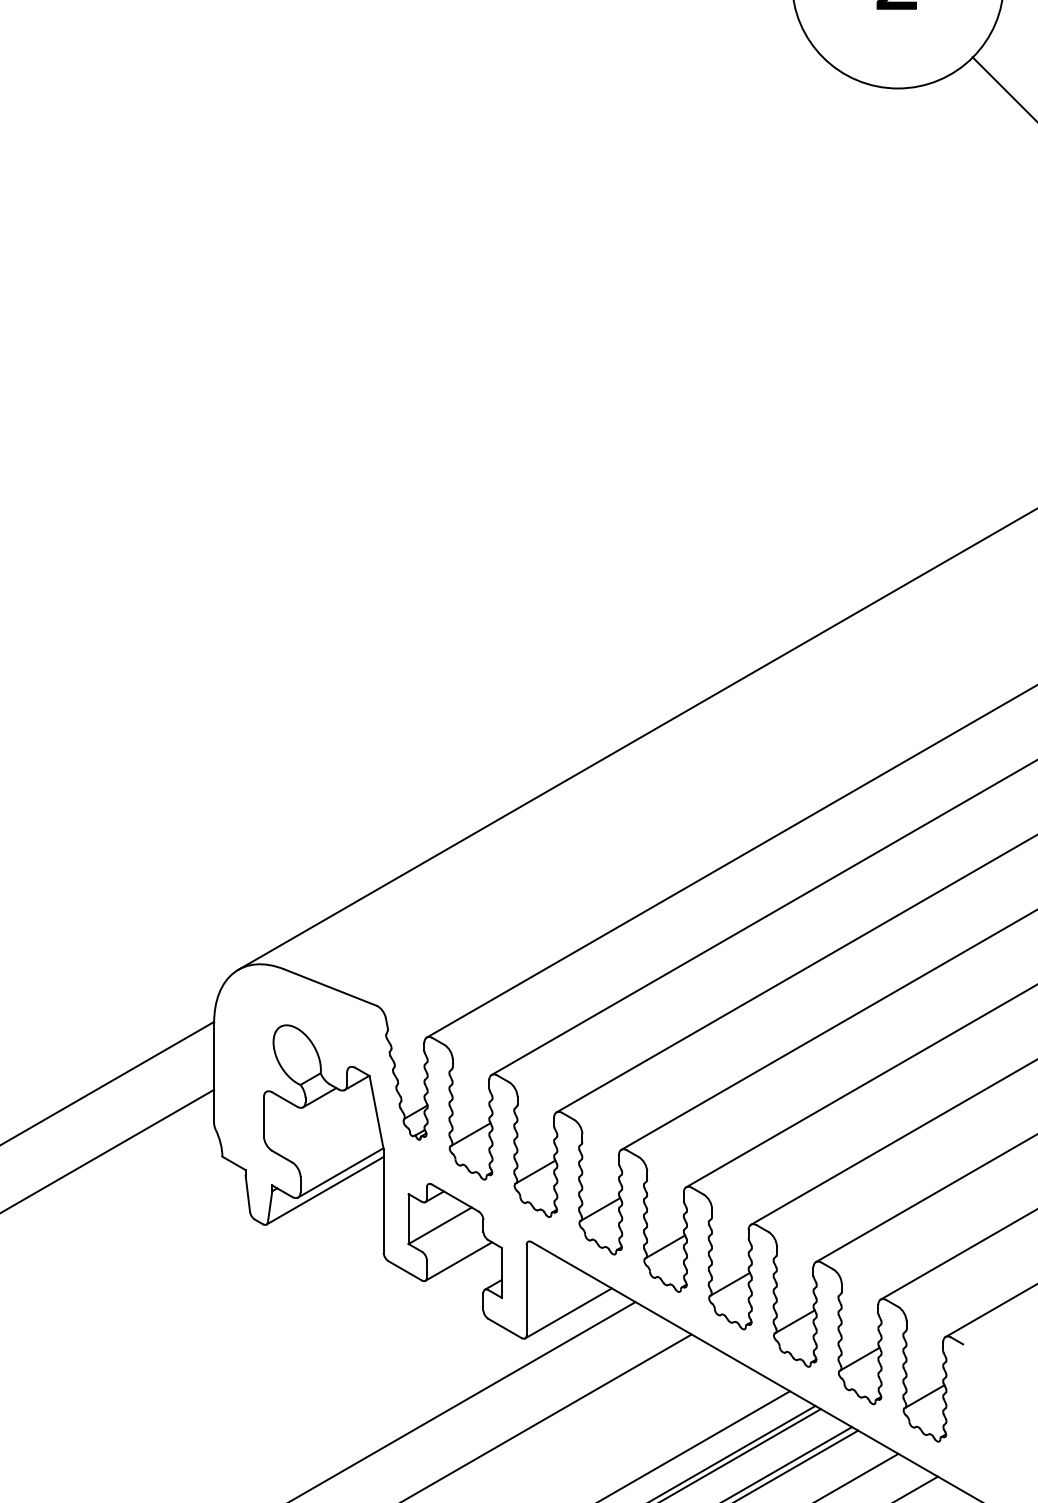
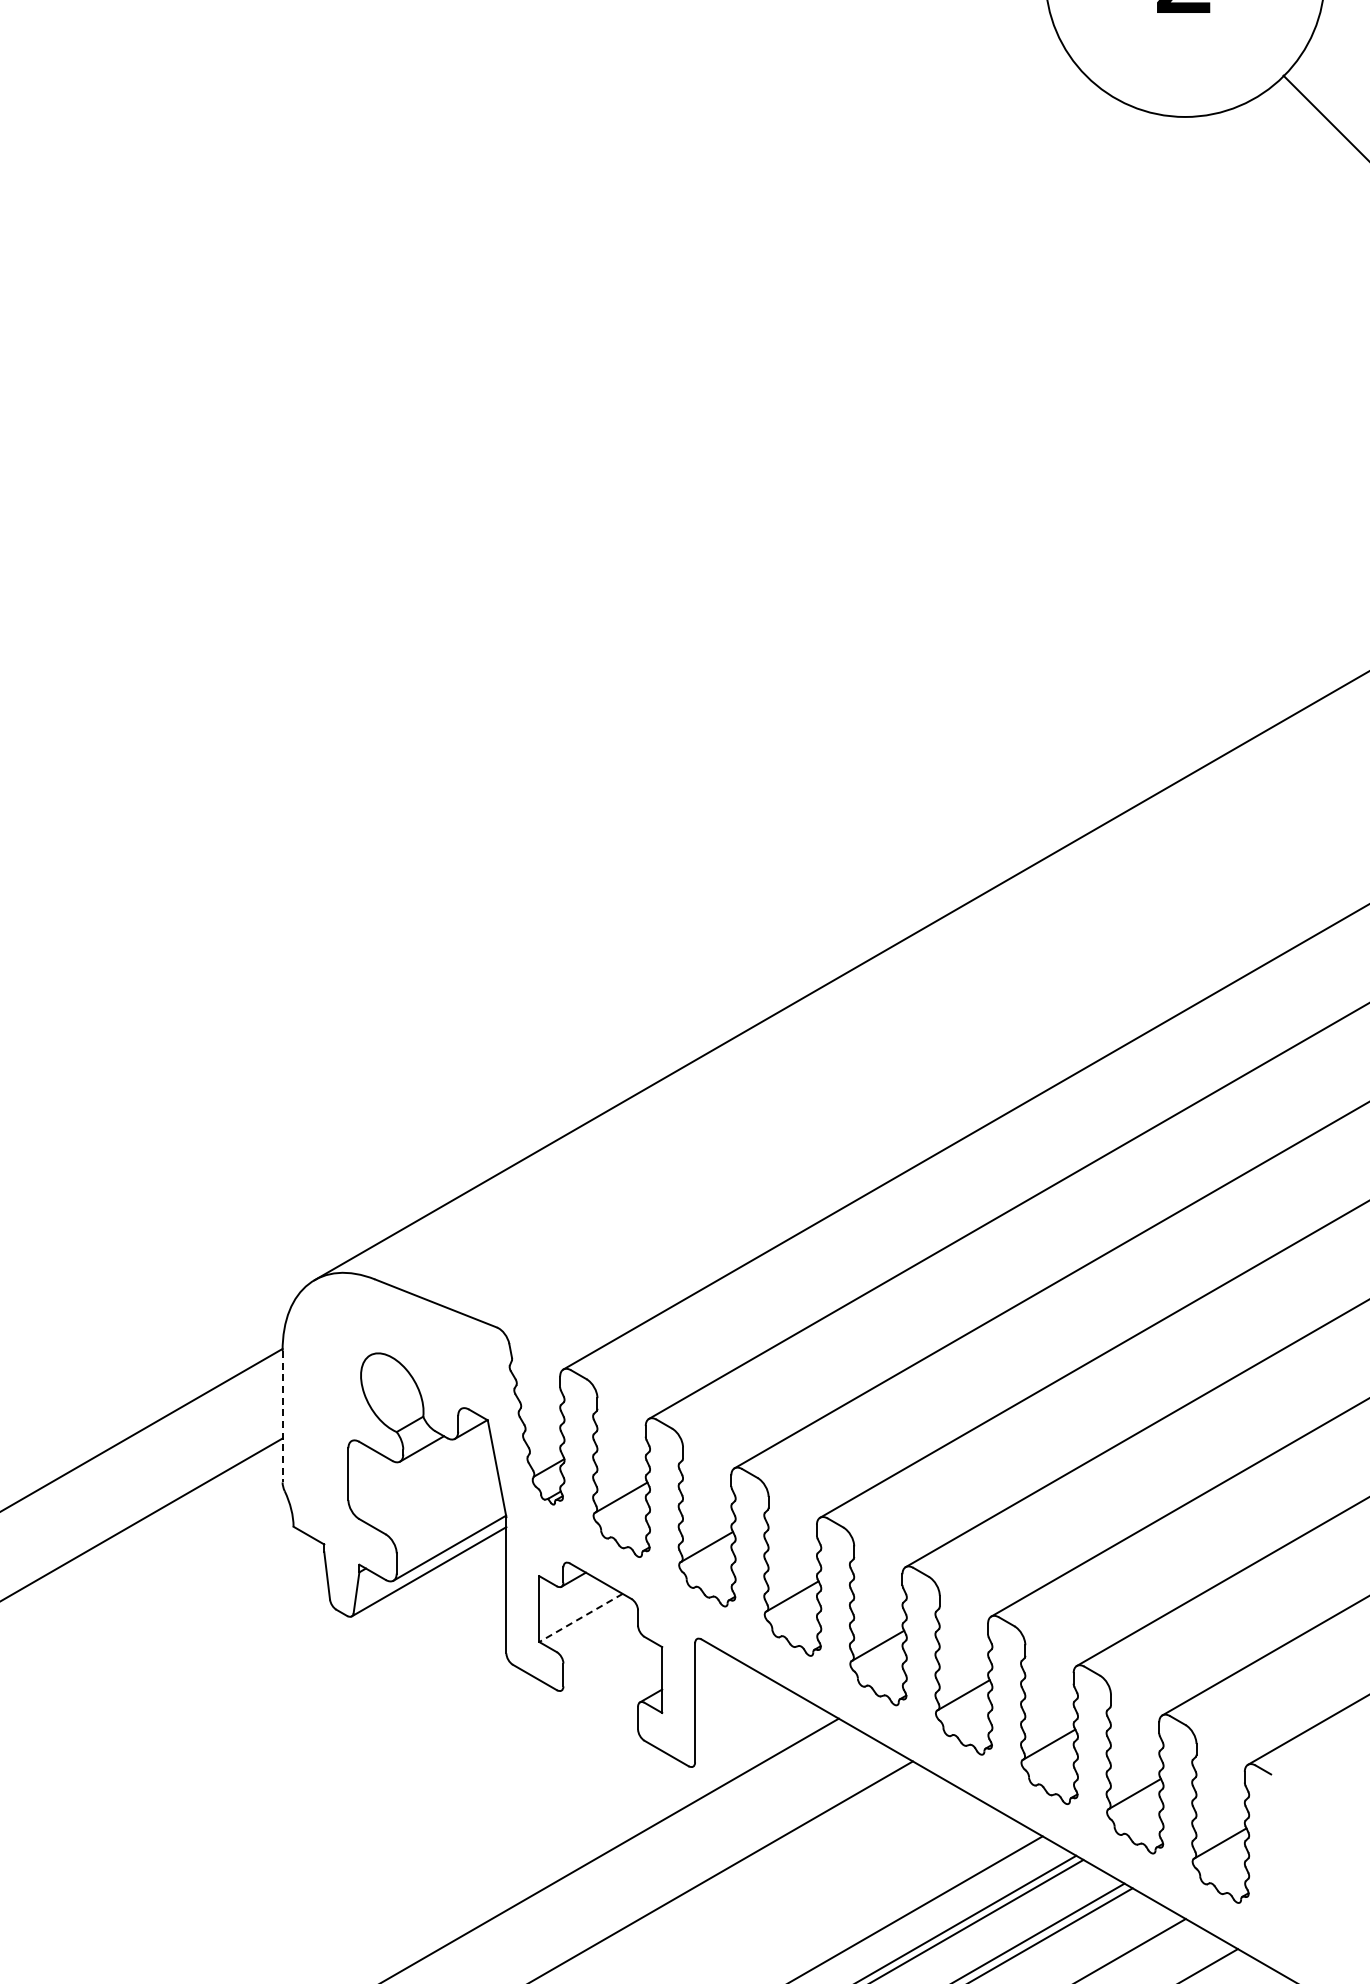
line: (214, 1073) -> (282, 1416), solid -> dashed
line: (439, 1226) -> (580, 1618), solid -> dashed
line: (458, 1261) -> (605, 1664), removed
line: (568, 1313) -> (750, 1733), removed

